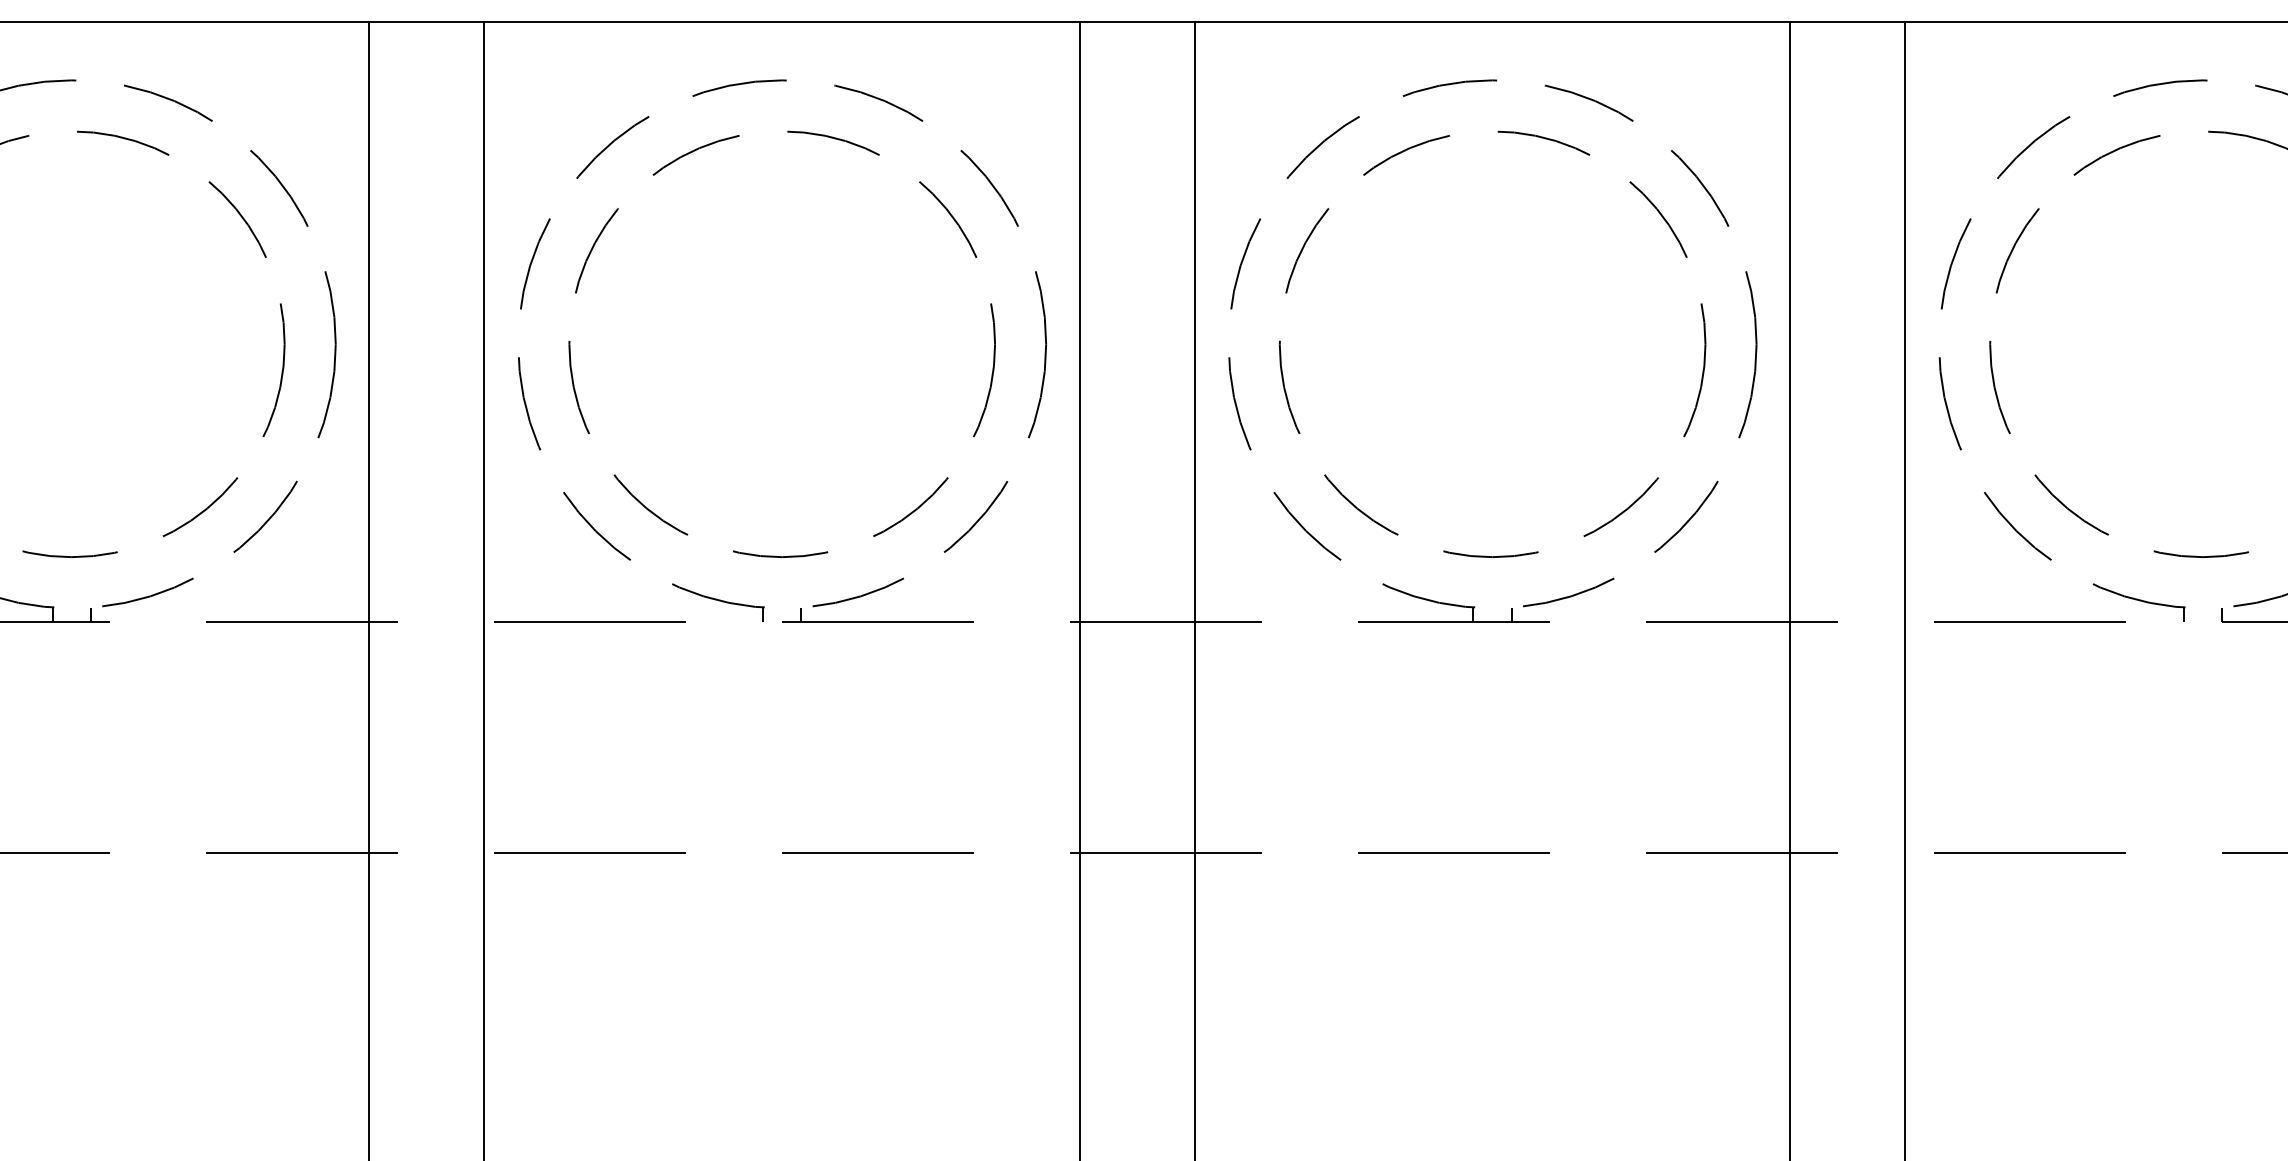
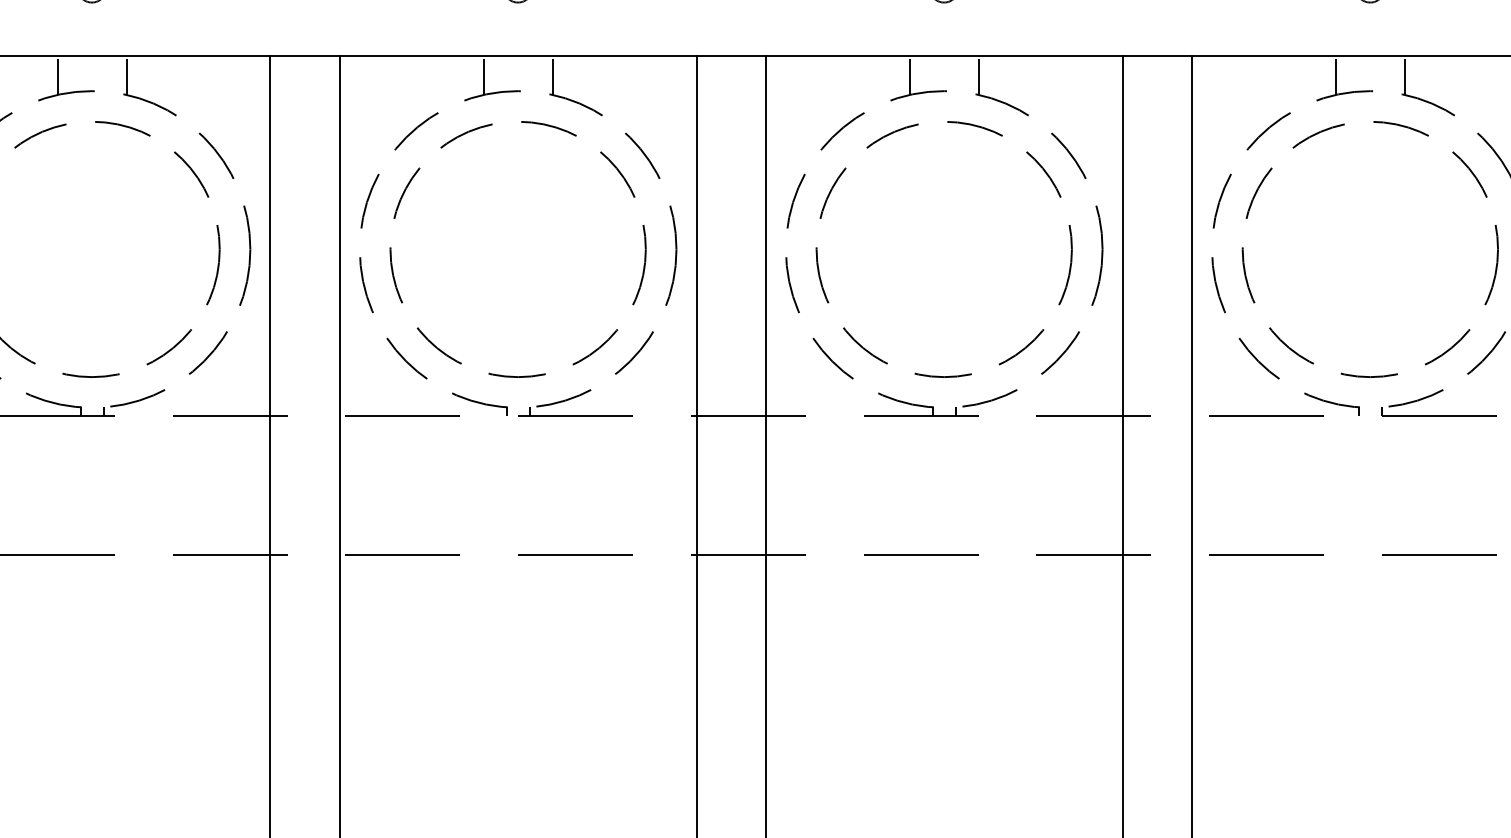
line: (14, 55) -> (57, 76), added
line: (129, 55) -> (126, 76), added
line: (724, 55) -> (483, 76), added
line: (839, 55) -> (552, 76), added
line: (1434, 55) -> (909, 76), added
line: (1549, 55) -> (978, 76), added
line: (2144, 55) -> (1335, 76), added
line: (2259, 55) -> (1404, 76), added

